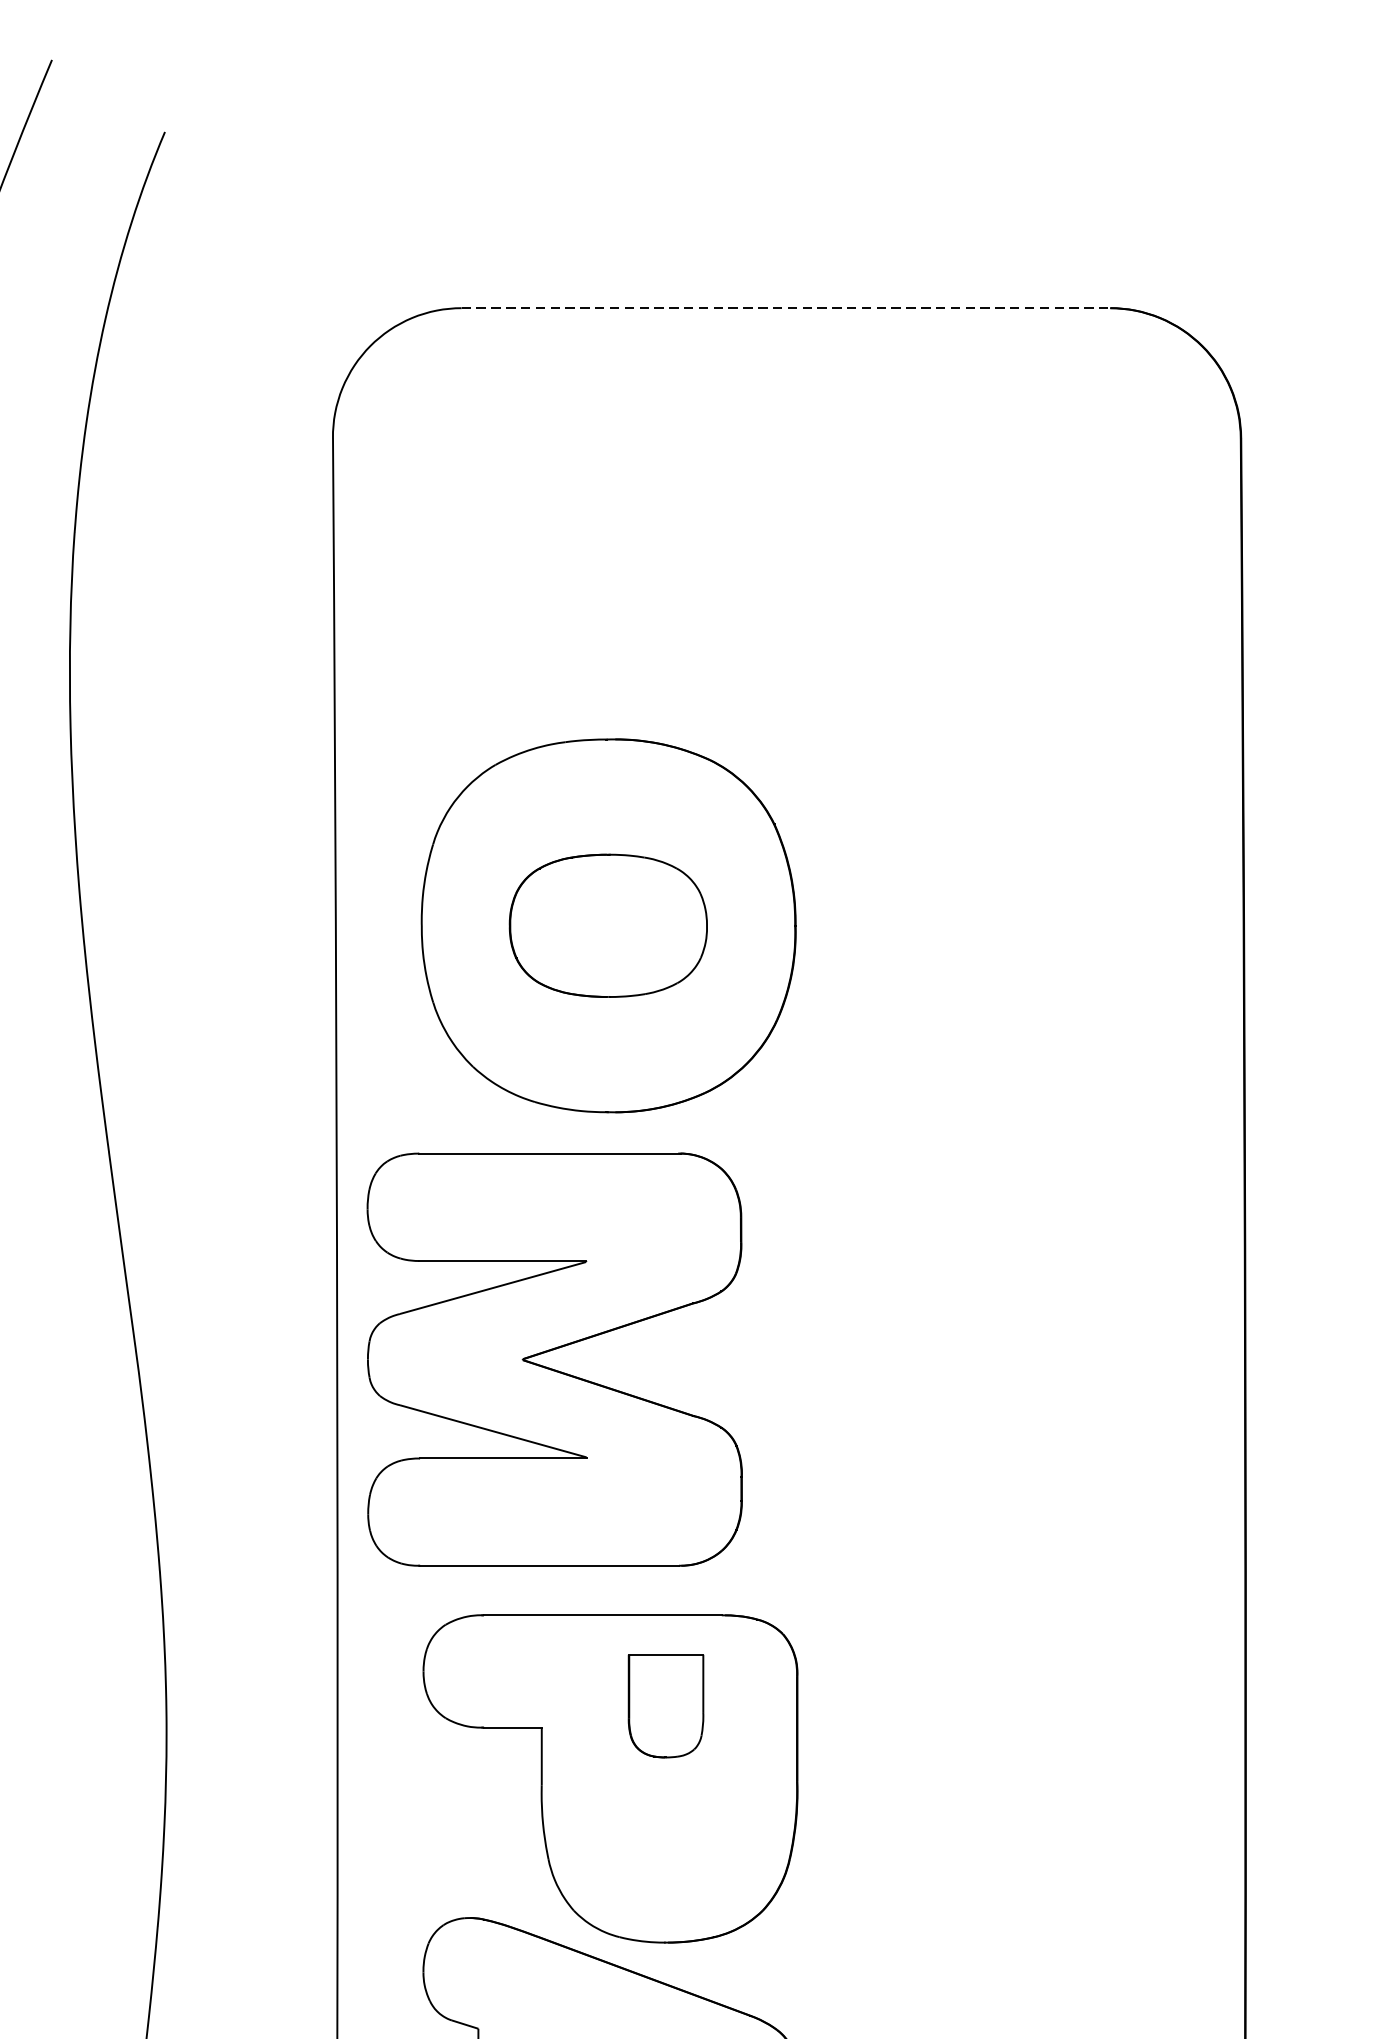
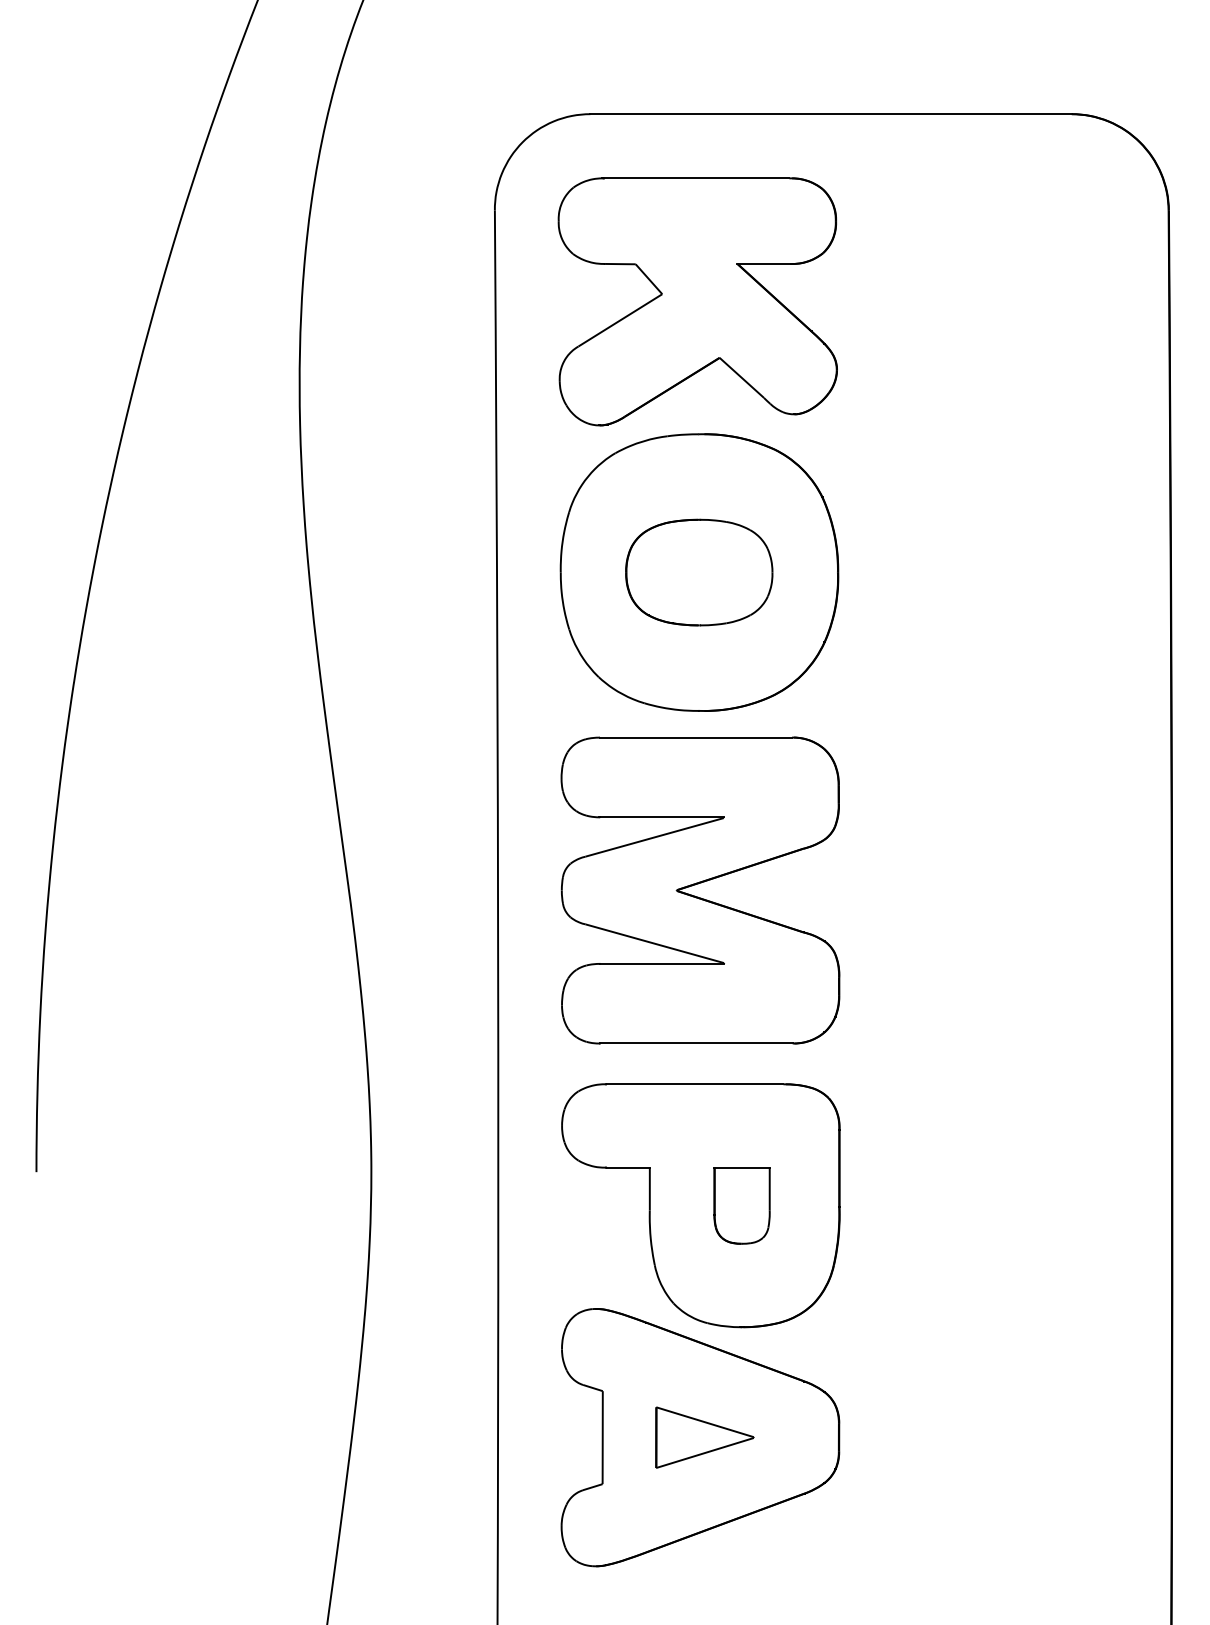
line: (786, 308) -> (831, 114), dashed -> solid
part: (606, 560) -> (697, 301), added
part: (552, 1351) -> (698, 884), moved
part: (665, 1705) -> (741, 1205), moved

